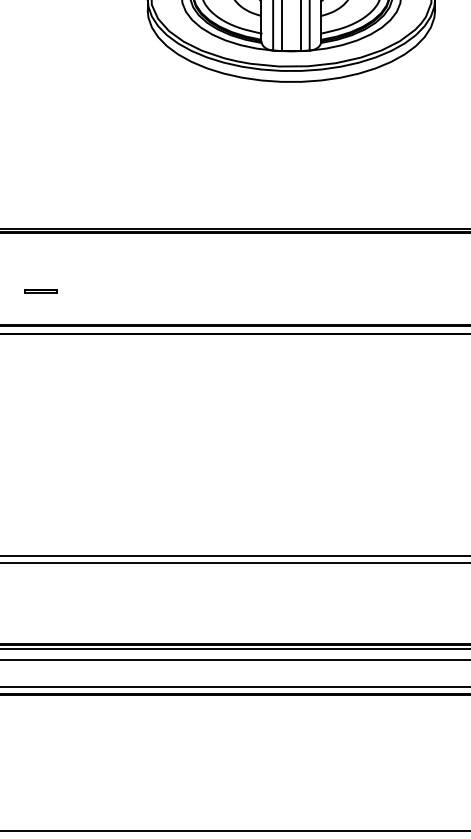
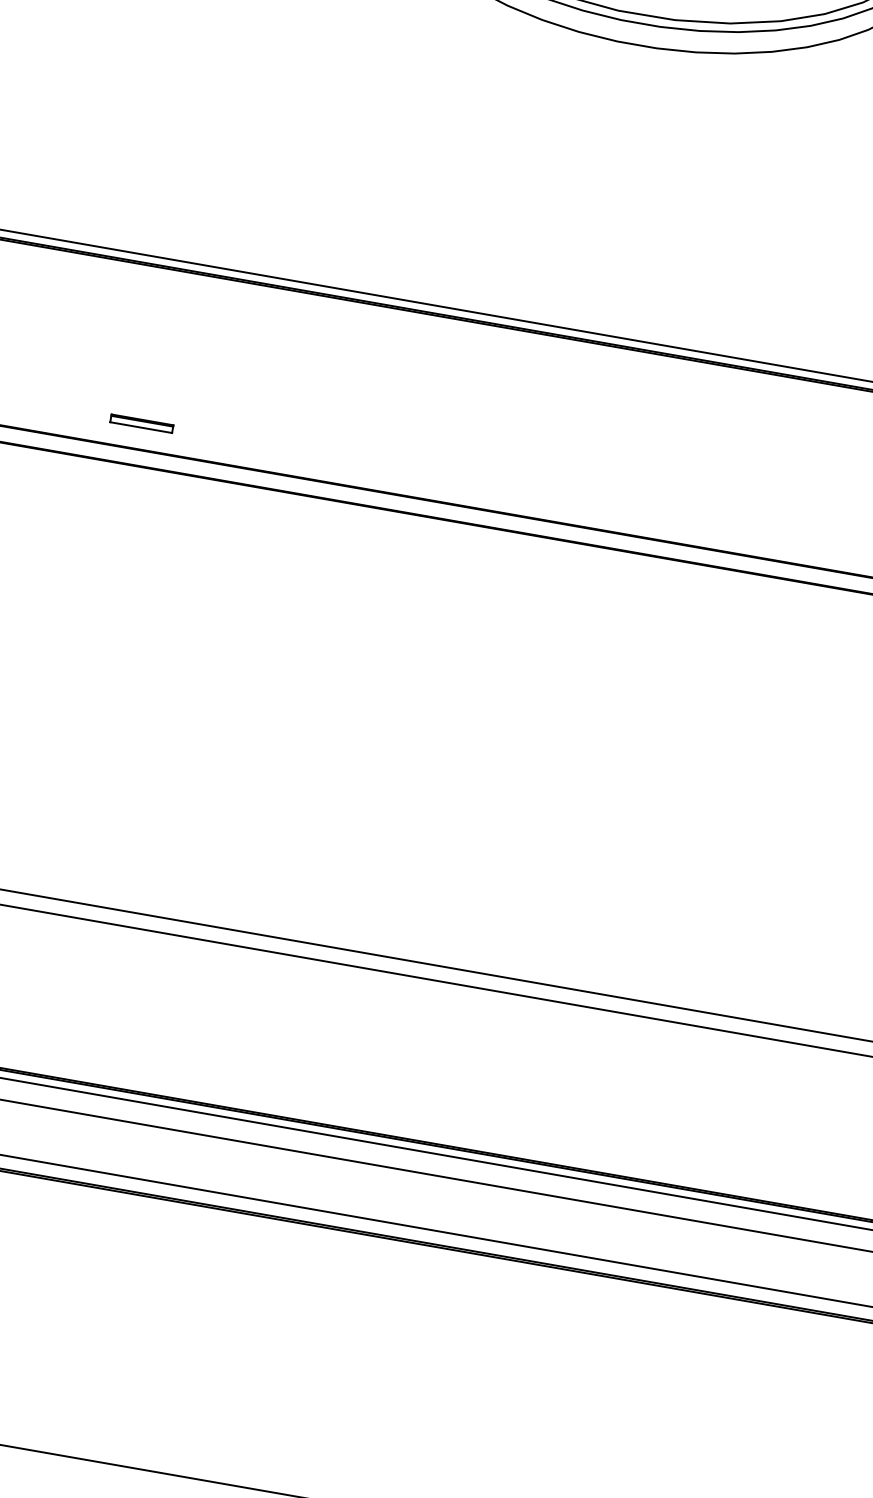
line: (40, 290) -> (141, 421), moved

